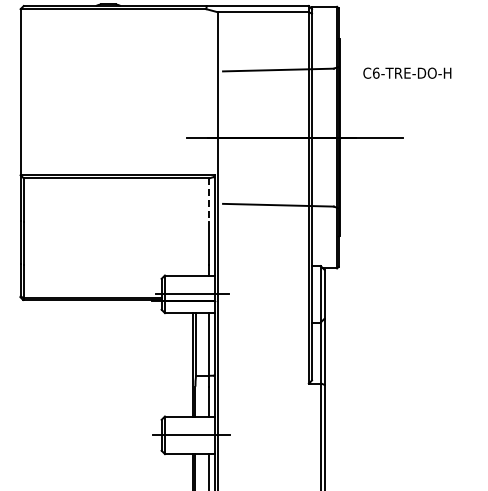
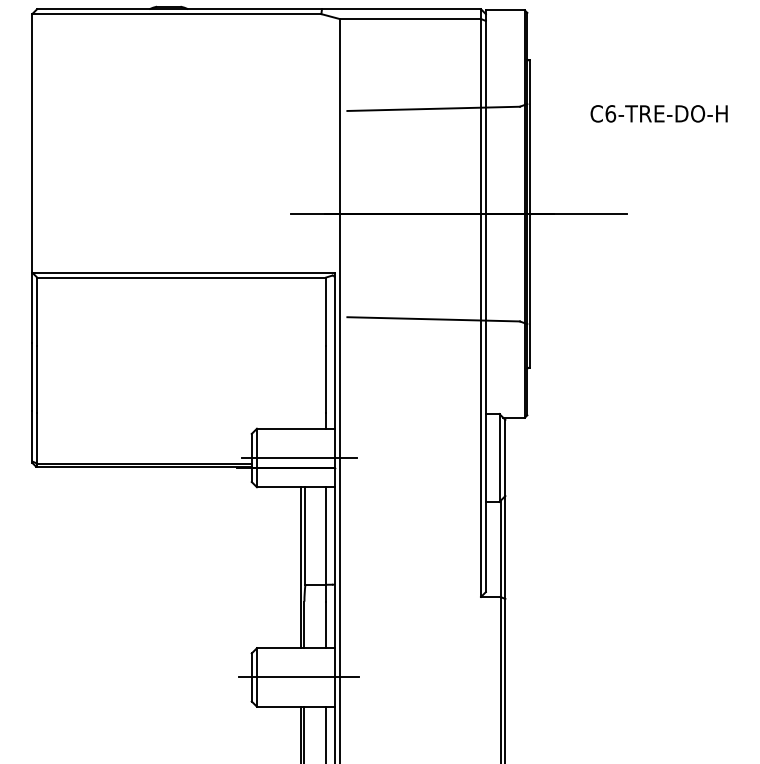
text: (407, 72) -> (659, 112), moved
line: (209, 200) -> (326, 311), dashed -> solid

